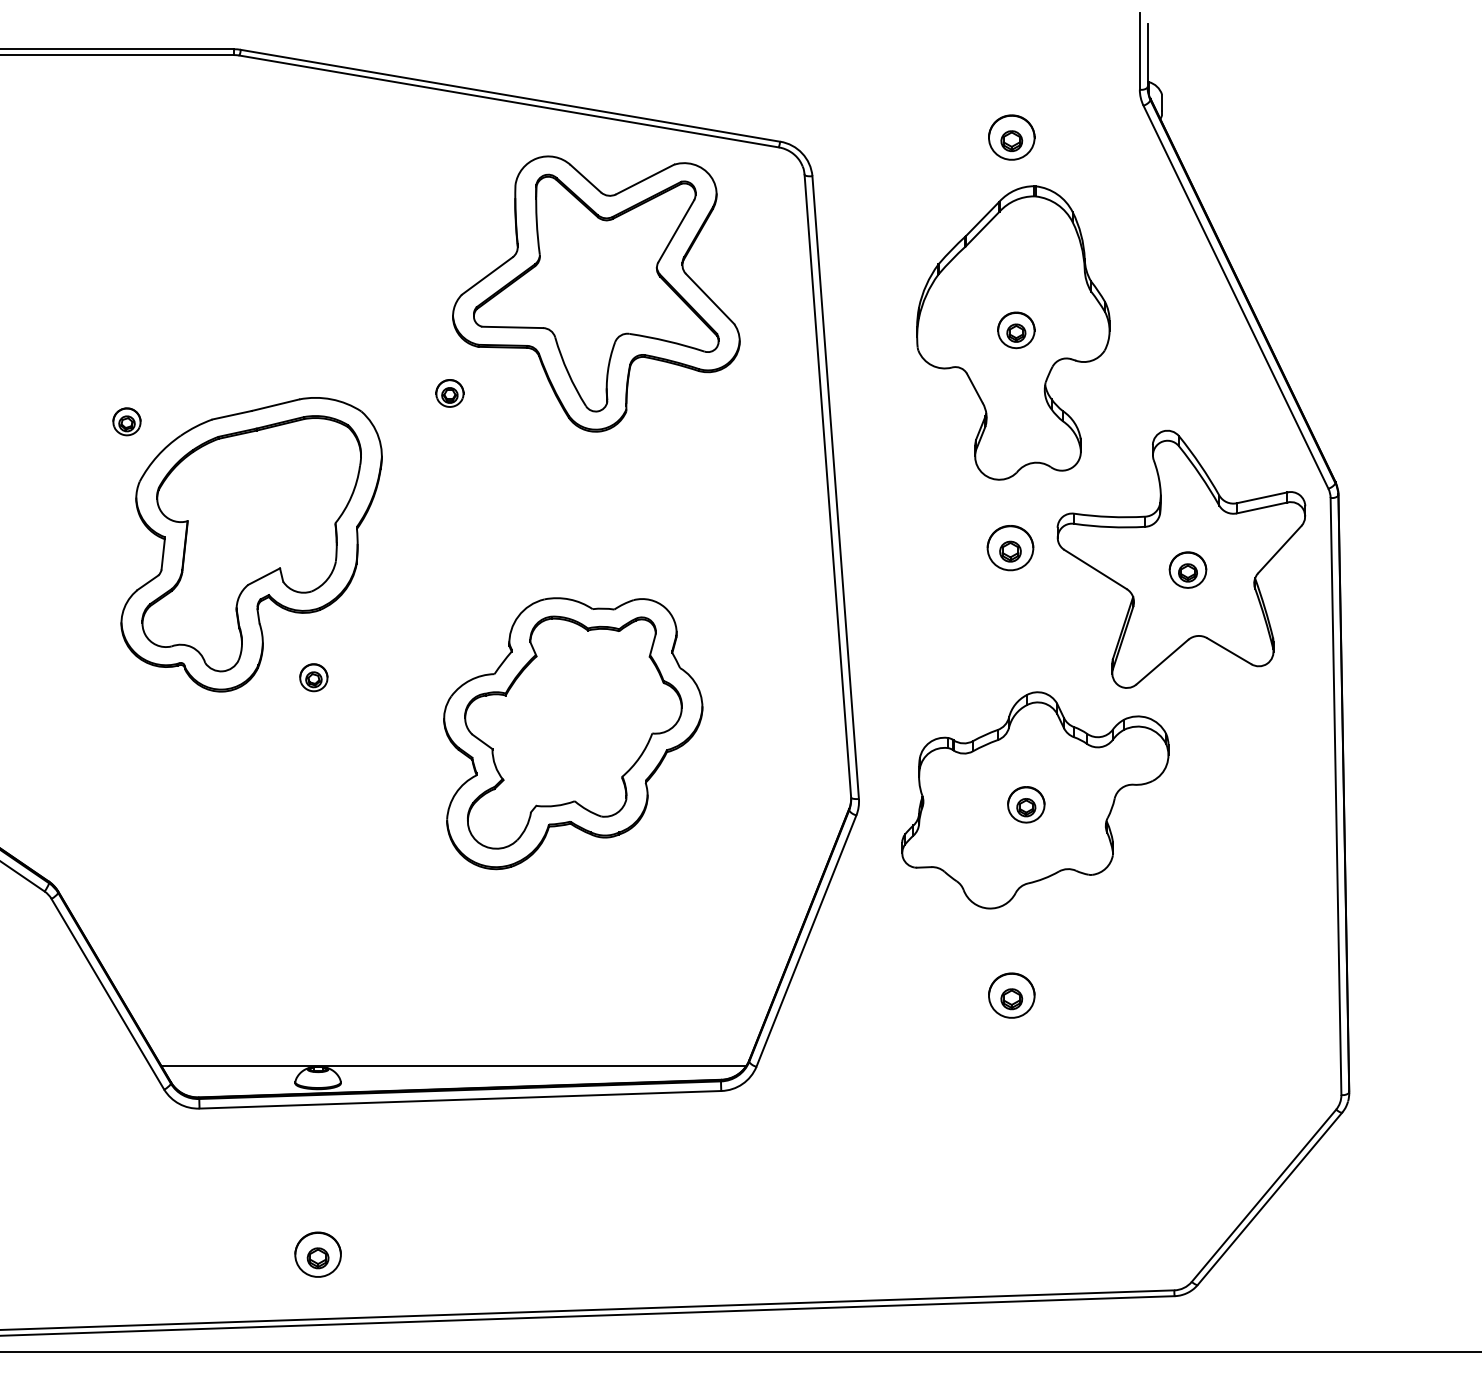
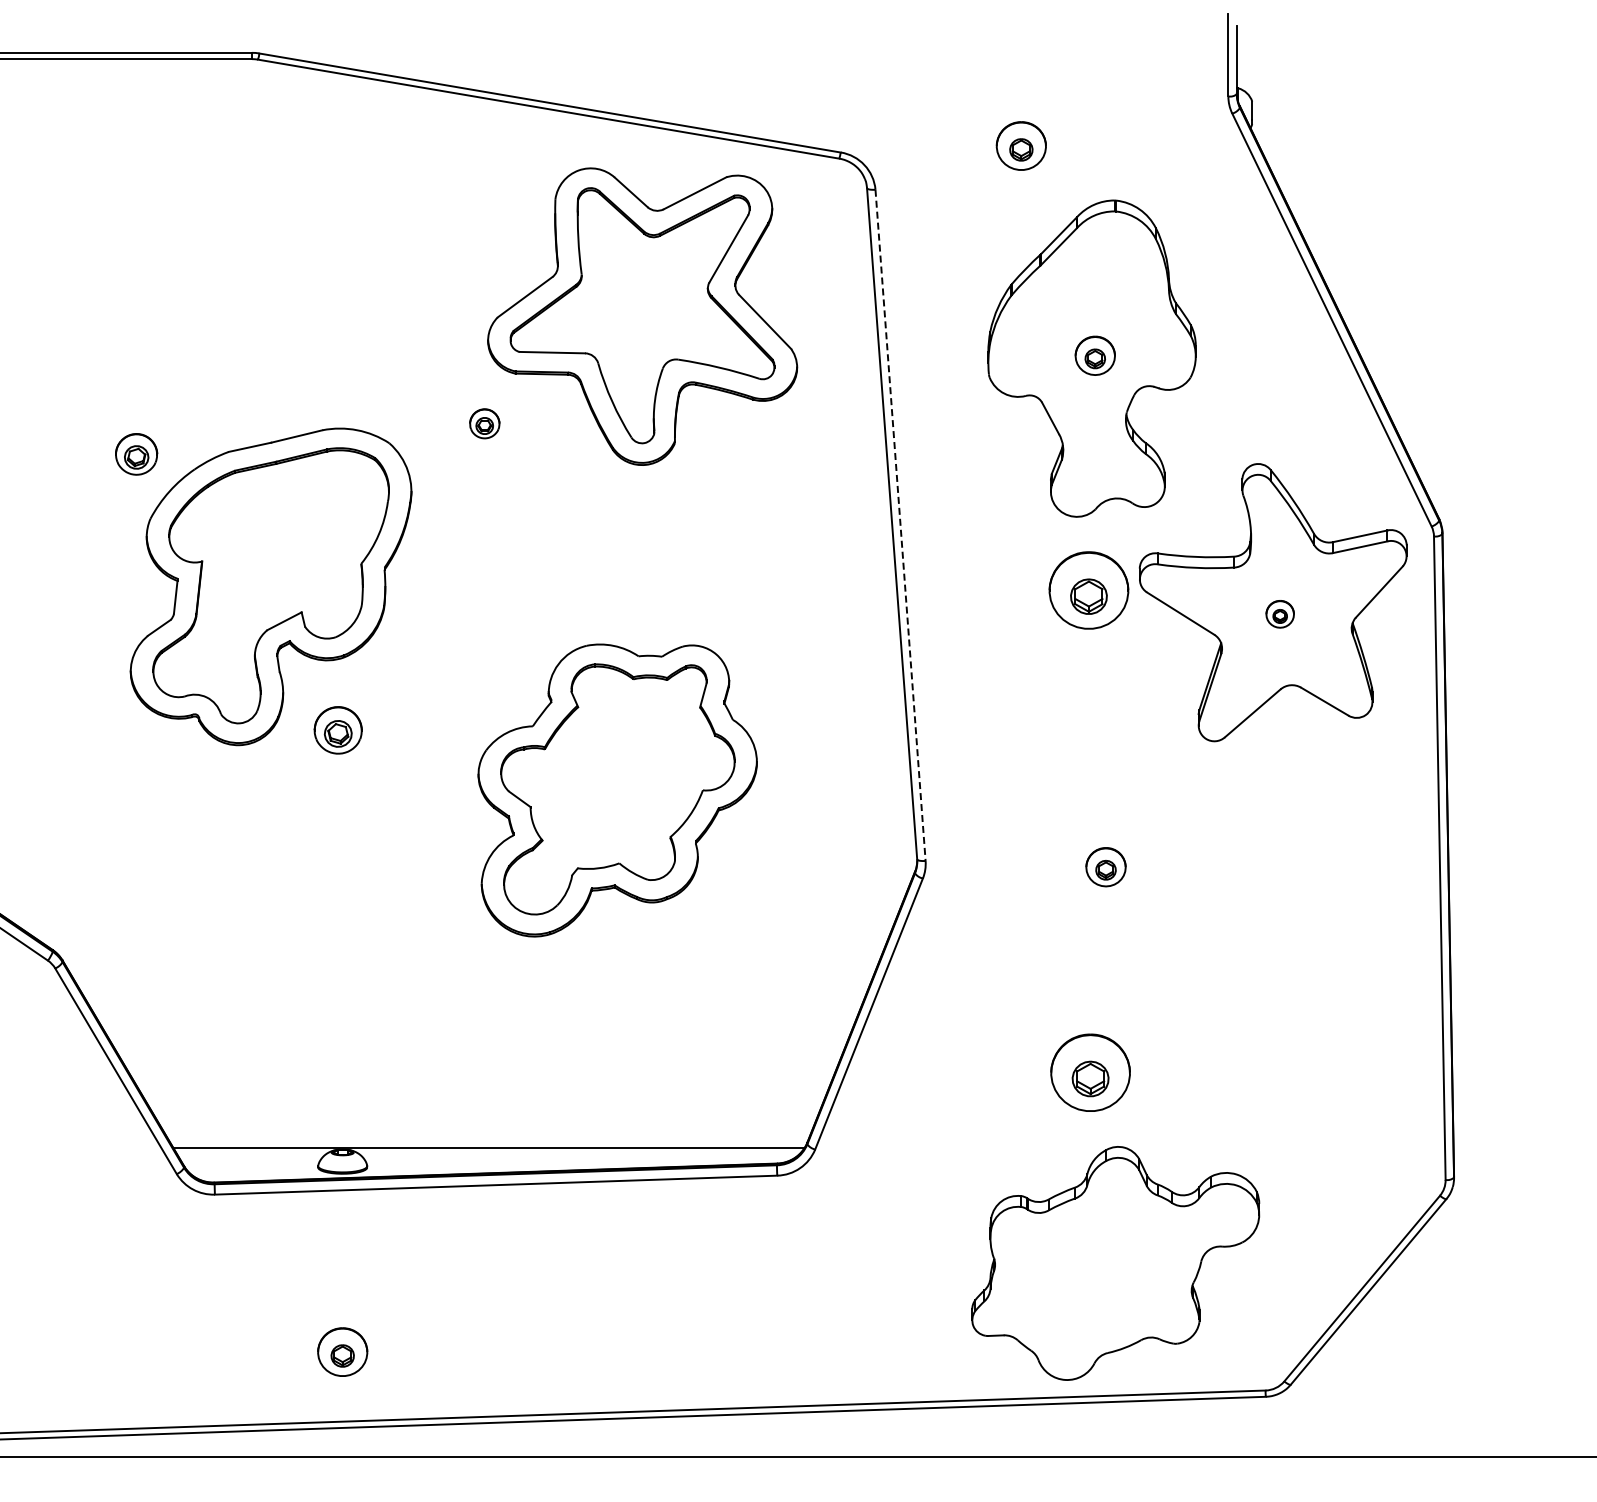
part: (1010, 137) -> (1020, 145), moved
part: (126, 421) -> (136, 454), size x1.4
line: (835, 487) -> (900, 525), solid -> dashed
part: (1010, 548) -> (1088, 590), size x1.6
part: (1187, 570) -> (1279, 614), size x0.7
part: (313, 677) -> (337, 729), size x1.6
part: (1035, 800) -> (1115, 1263), moved
part: (1010, 995) -> (1089, 1072), size x1.6

